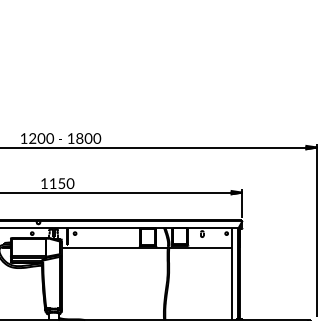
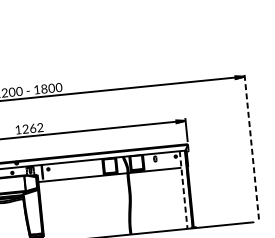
text: (61, 183) -> (32, 128), 1150 -> 1262
line: (317, 230) -> (251, 146), solid -> dashed
line: (232, 274) -> (184, 190), solid -> dashed

